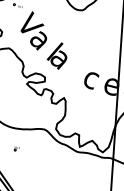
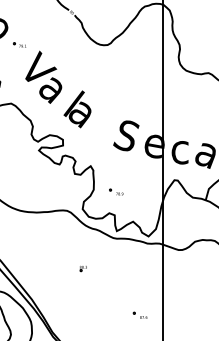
text: (91, 78) -> (126, 136), c -> S
part: (81, 117) -> (116, 191), added
part: (16, 149) -> (82, 269), moved

